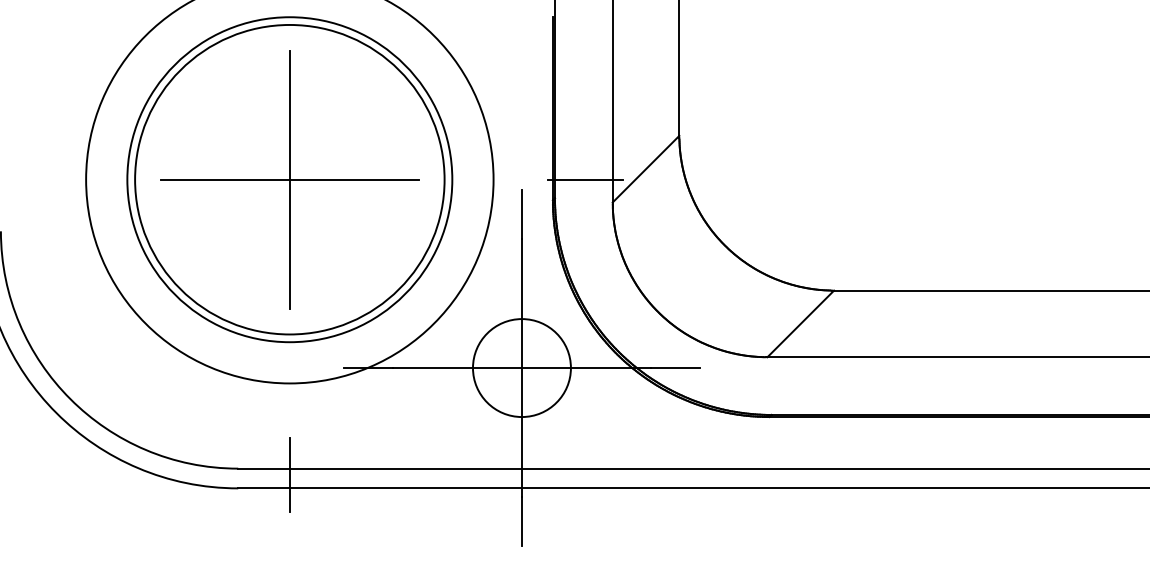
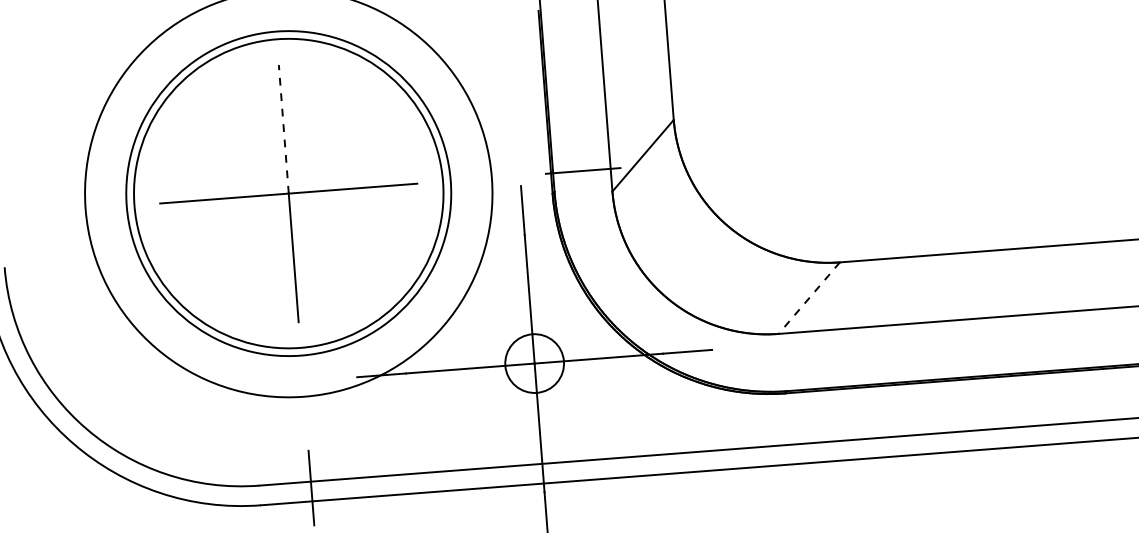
line: (289, 114) -> (283, 128), solid -> dashed
line: (800, 324) -> (809, 298), solid -> dashed
circle: (521, 368) -> (534, 364), size x0.6

